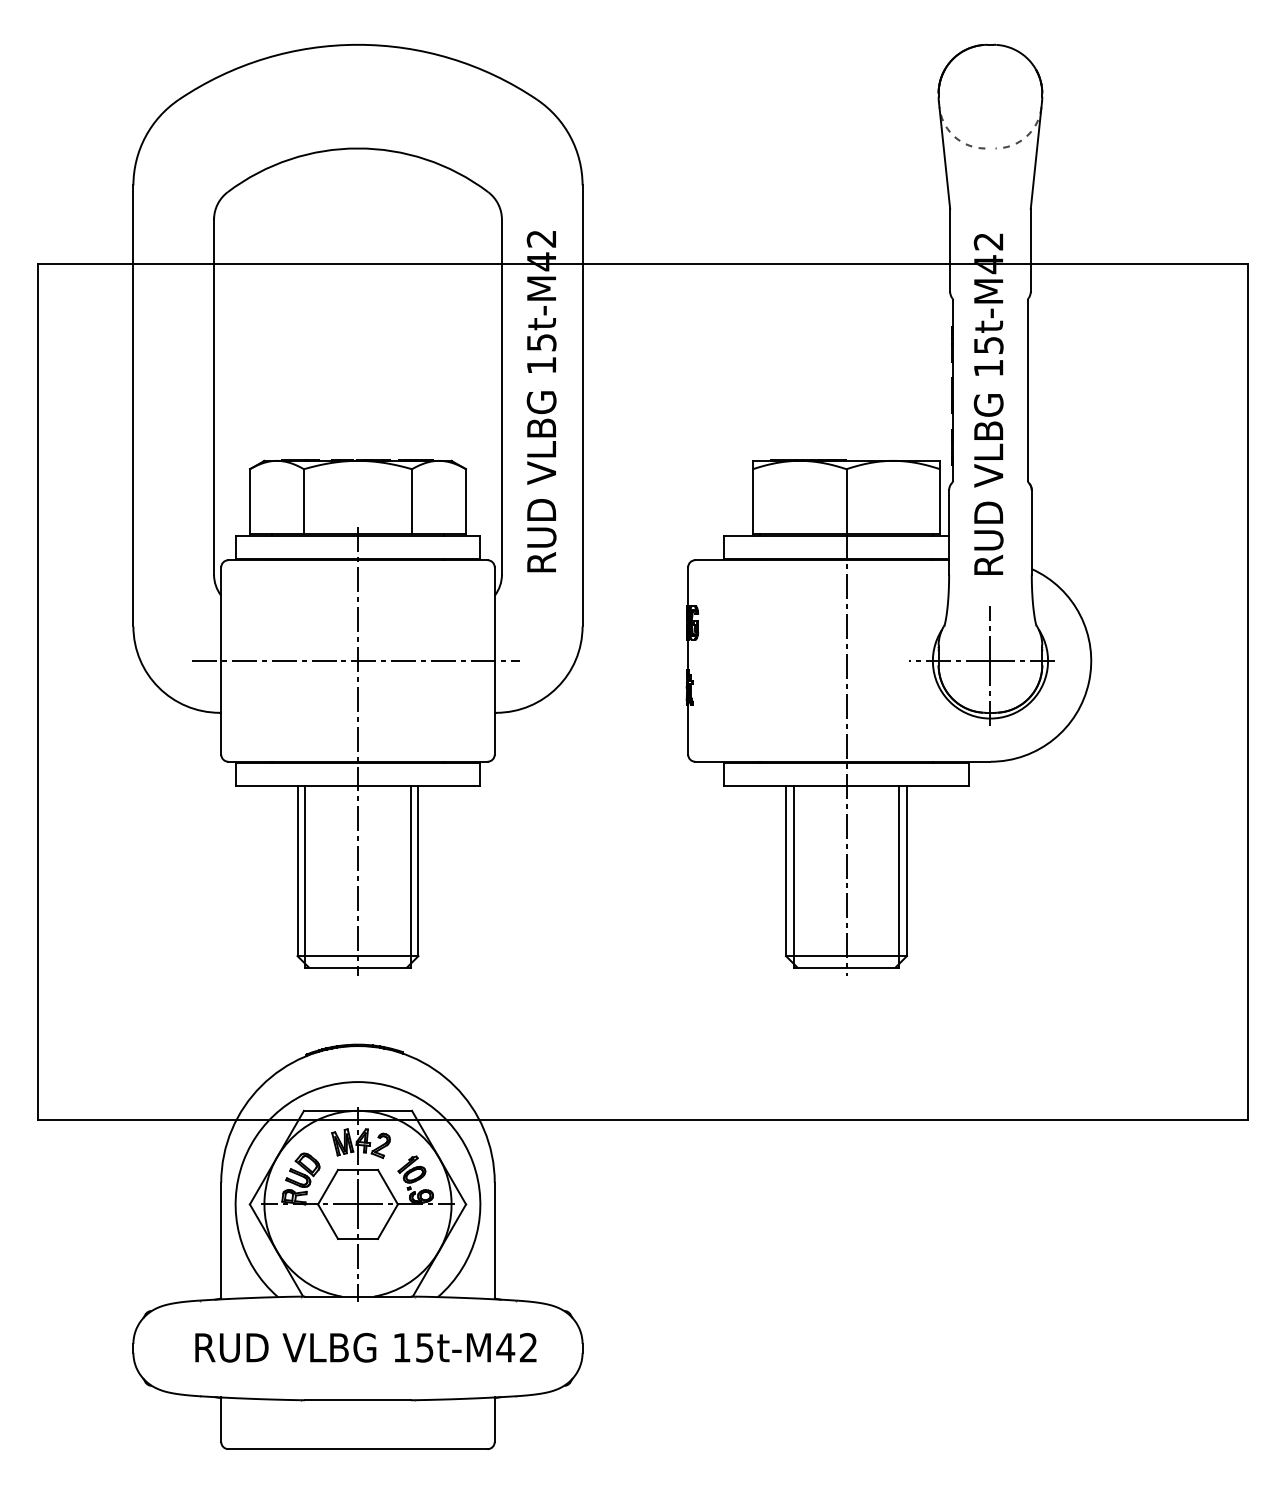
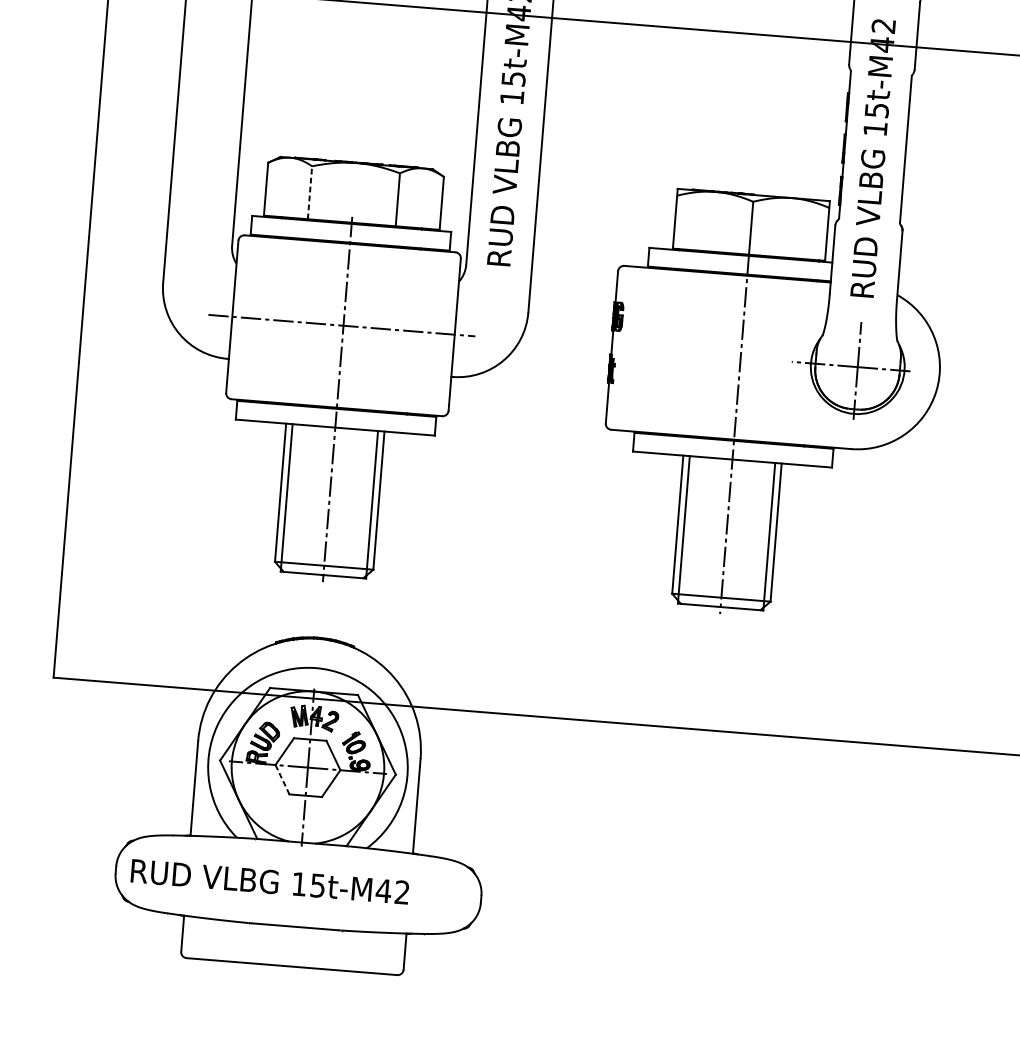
line: (303, 501) -> (309, 192), solid -> dashed
line: (328, 1221) -> (282, 779), solid -> dashed
text: (365, 1347) -> (269, 881), moved

